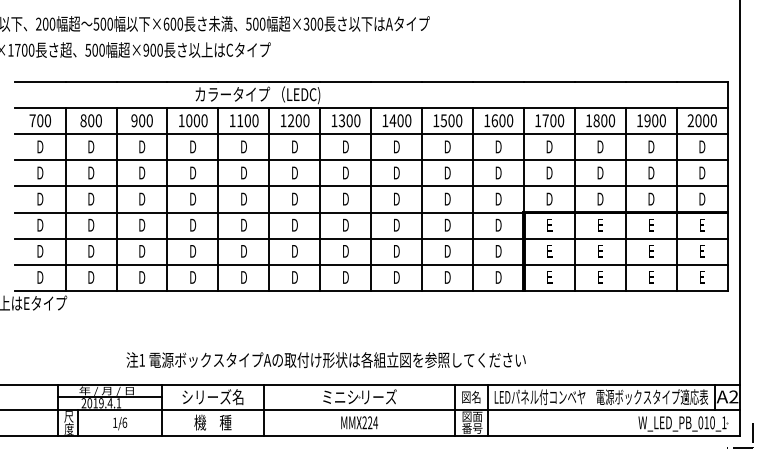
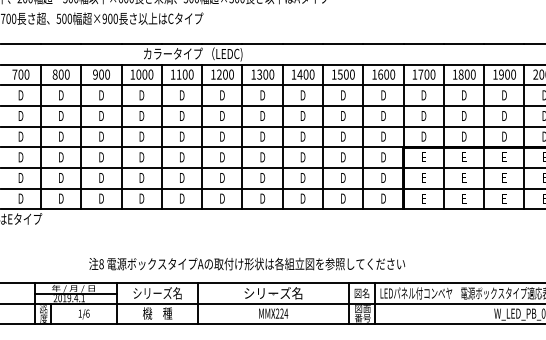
text: (142, 359) -> (101, 263), 1 -> 8
text: (359, 397) -> (273, 293), ミニシリーズ -> シリーズ名
text: (68, 416) -> (43, 308), 尺 -> 図名

